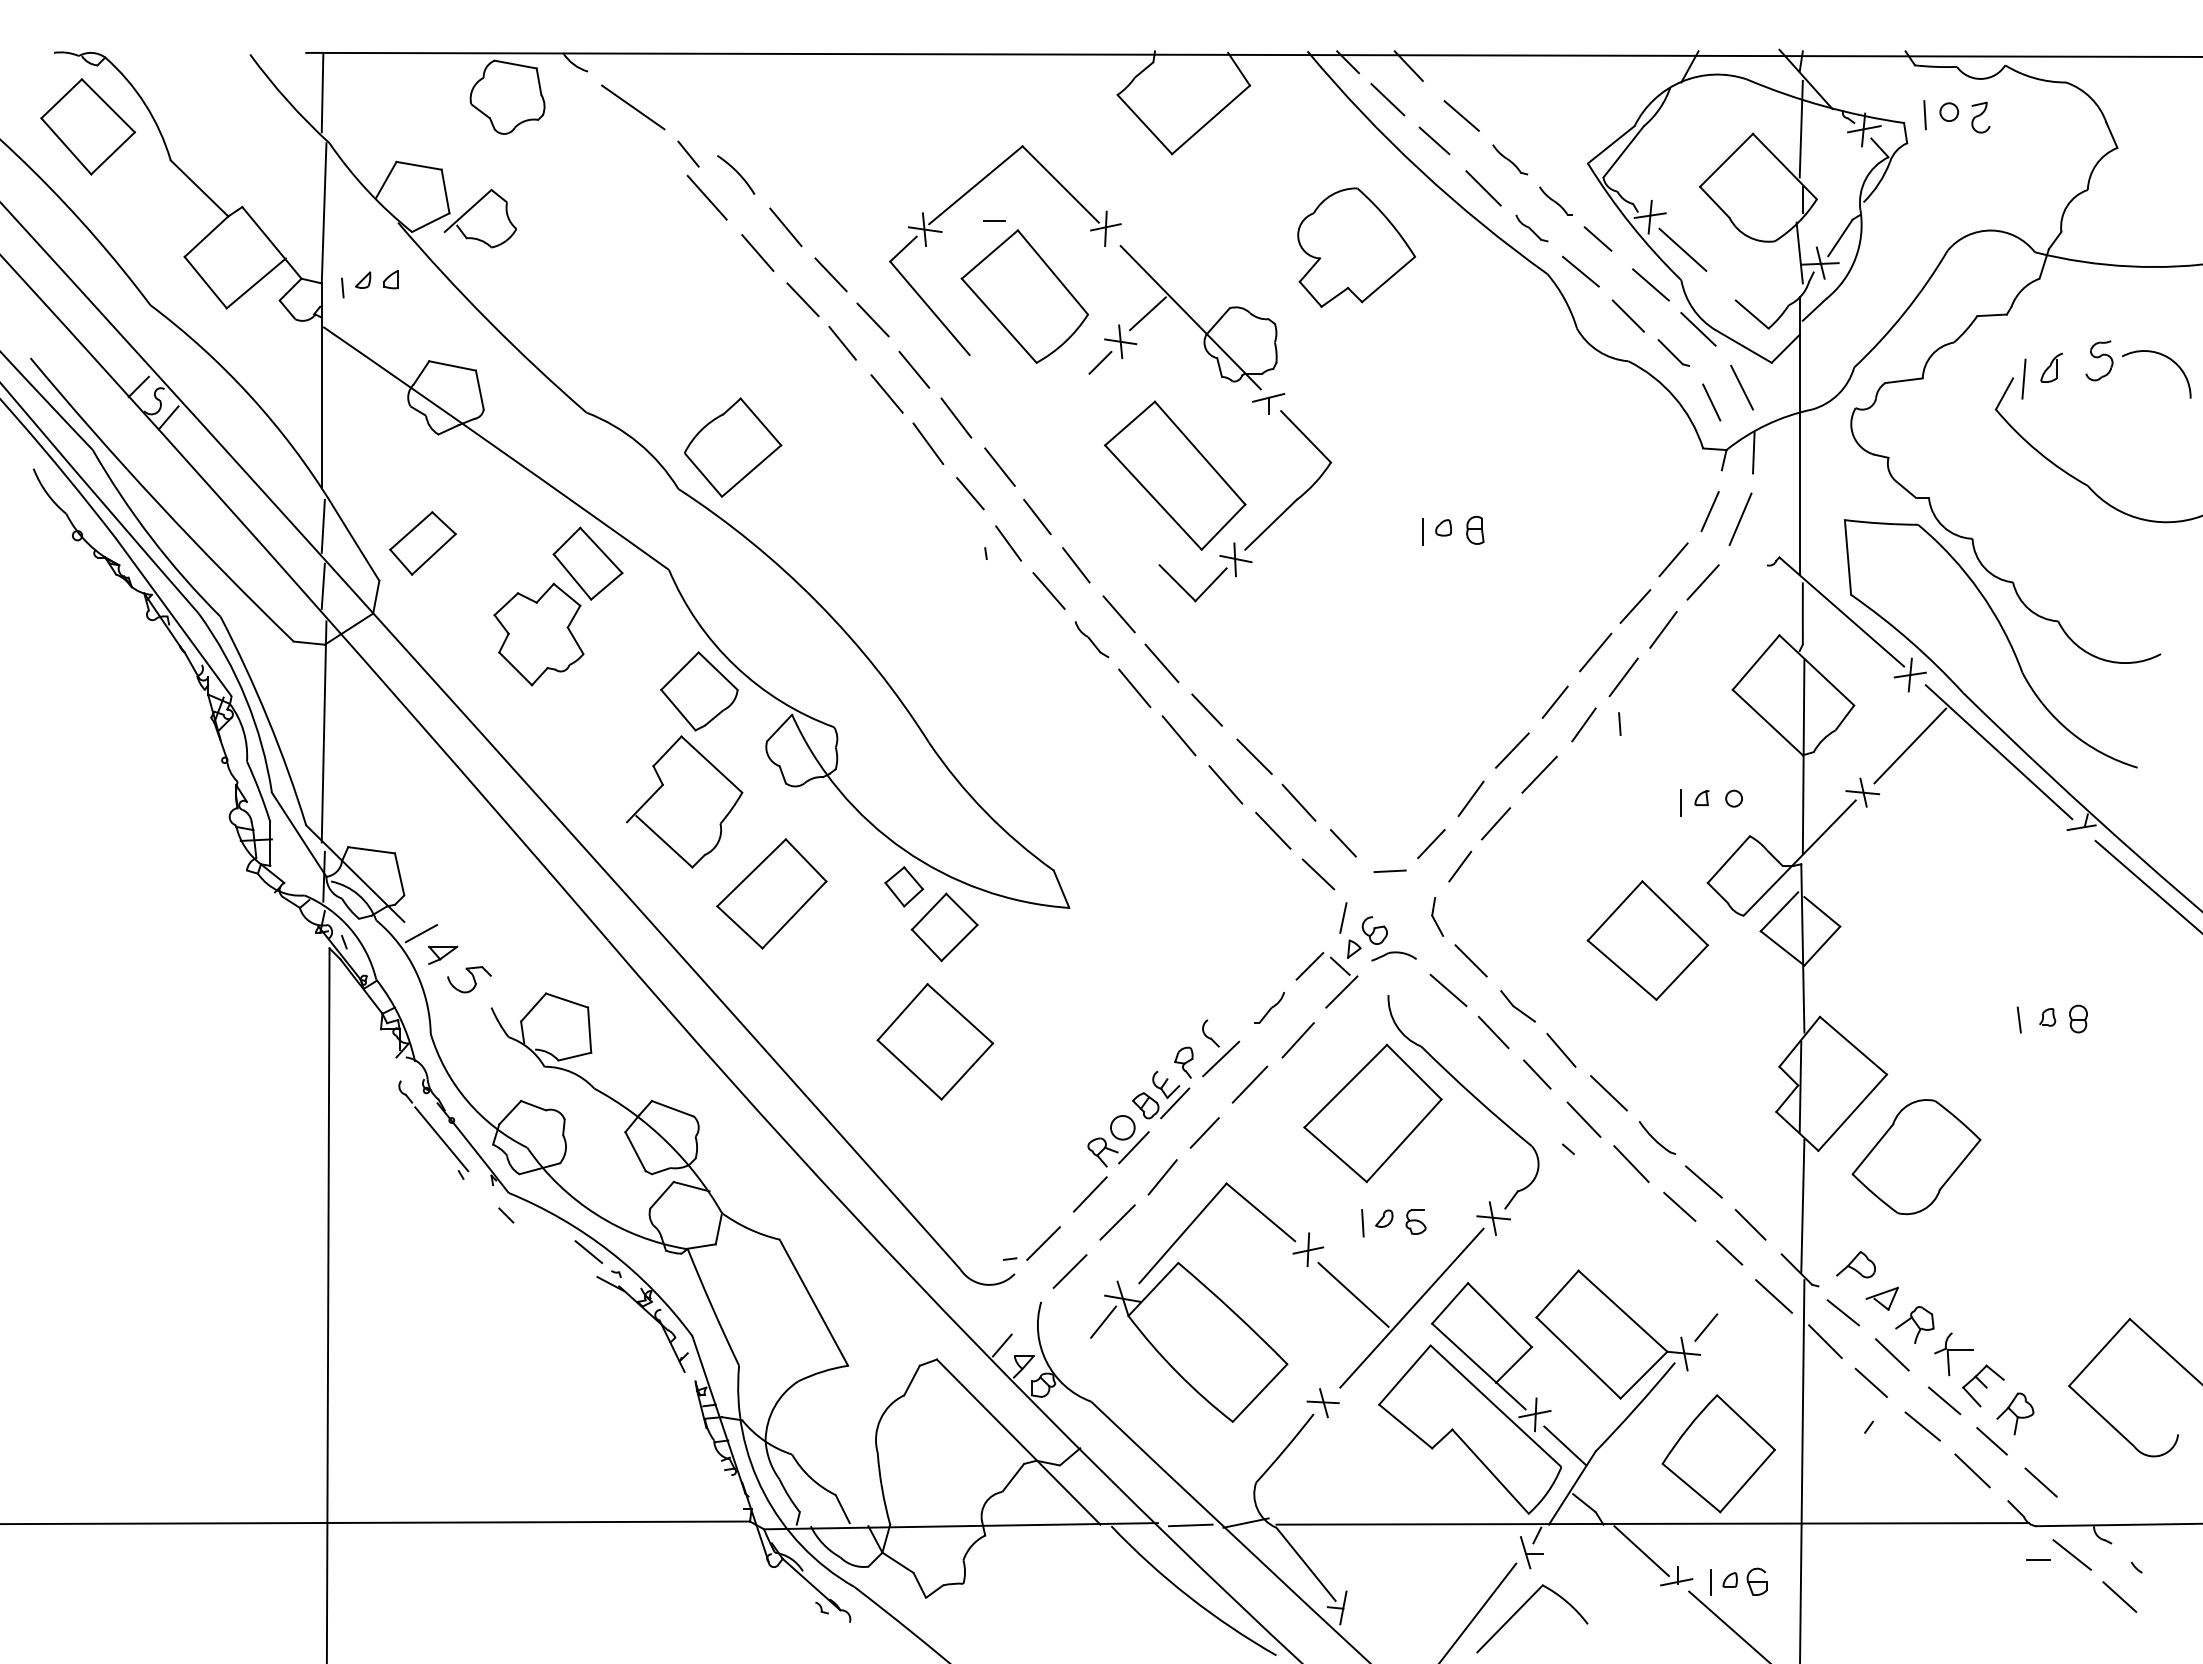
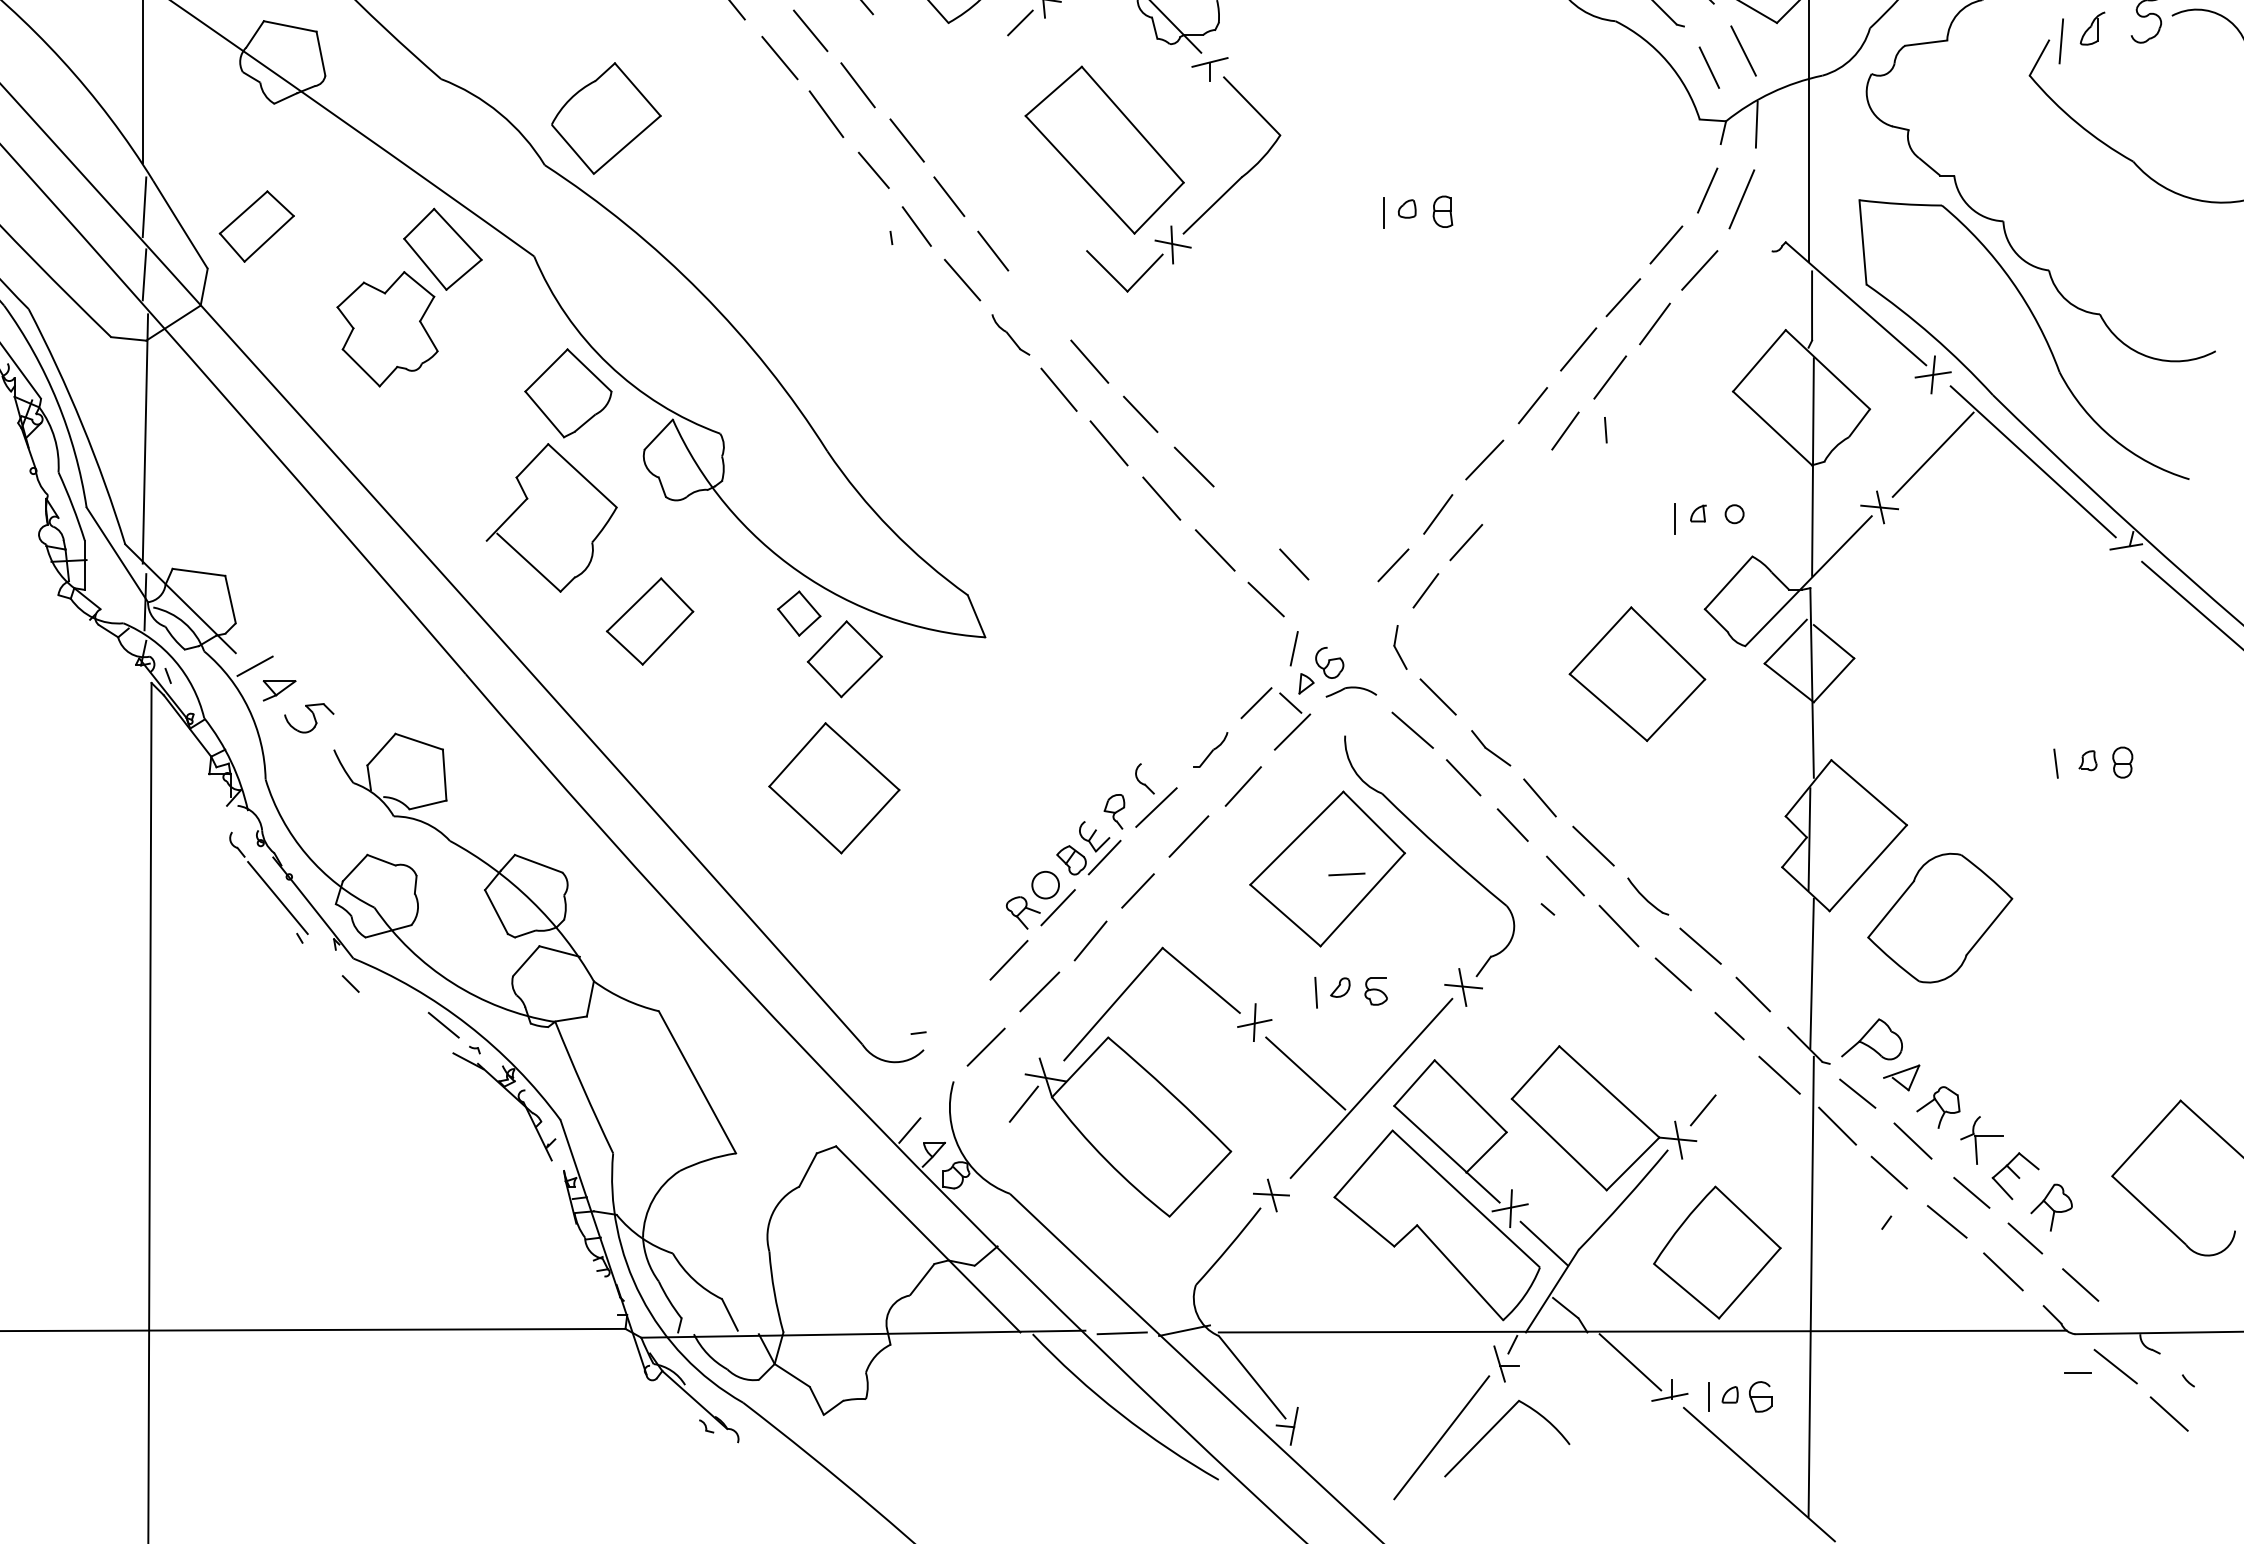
line: (1118, 614) -> (1040, 306), removed
line: (1539, 774) -> (1515, 486), removed
line: (1298, 802) -> (1243, 518), removed
line: (1389, 870) -> (1346, 873), moved
part: (771, 893) -> (649, 621), size x0.7
line: (1043, 1243) -> (956, 1015), removed
part: (1855, 1264) -> (1871, 1039), size x1.4

